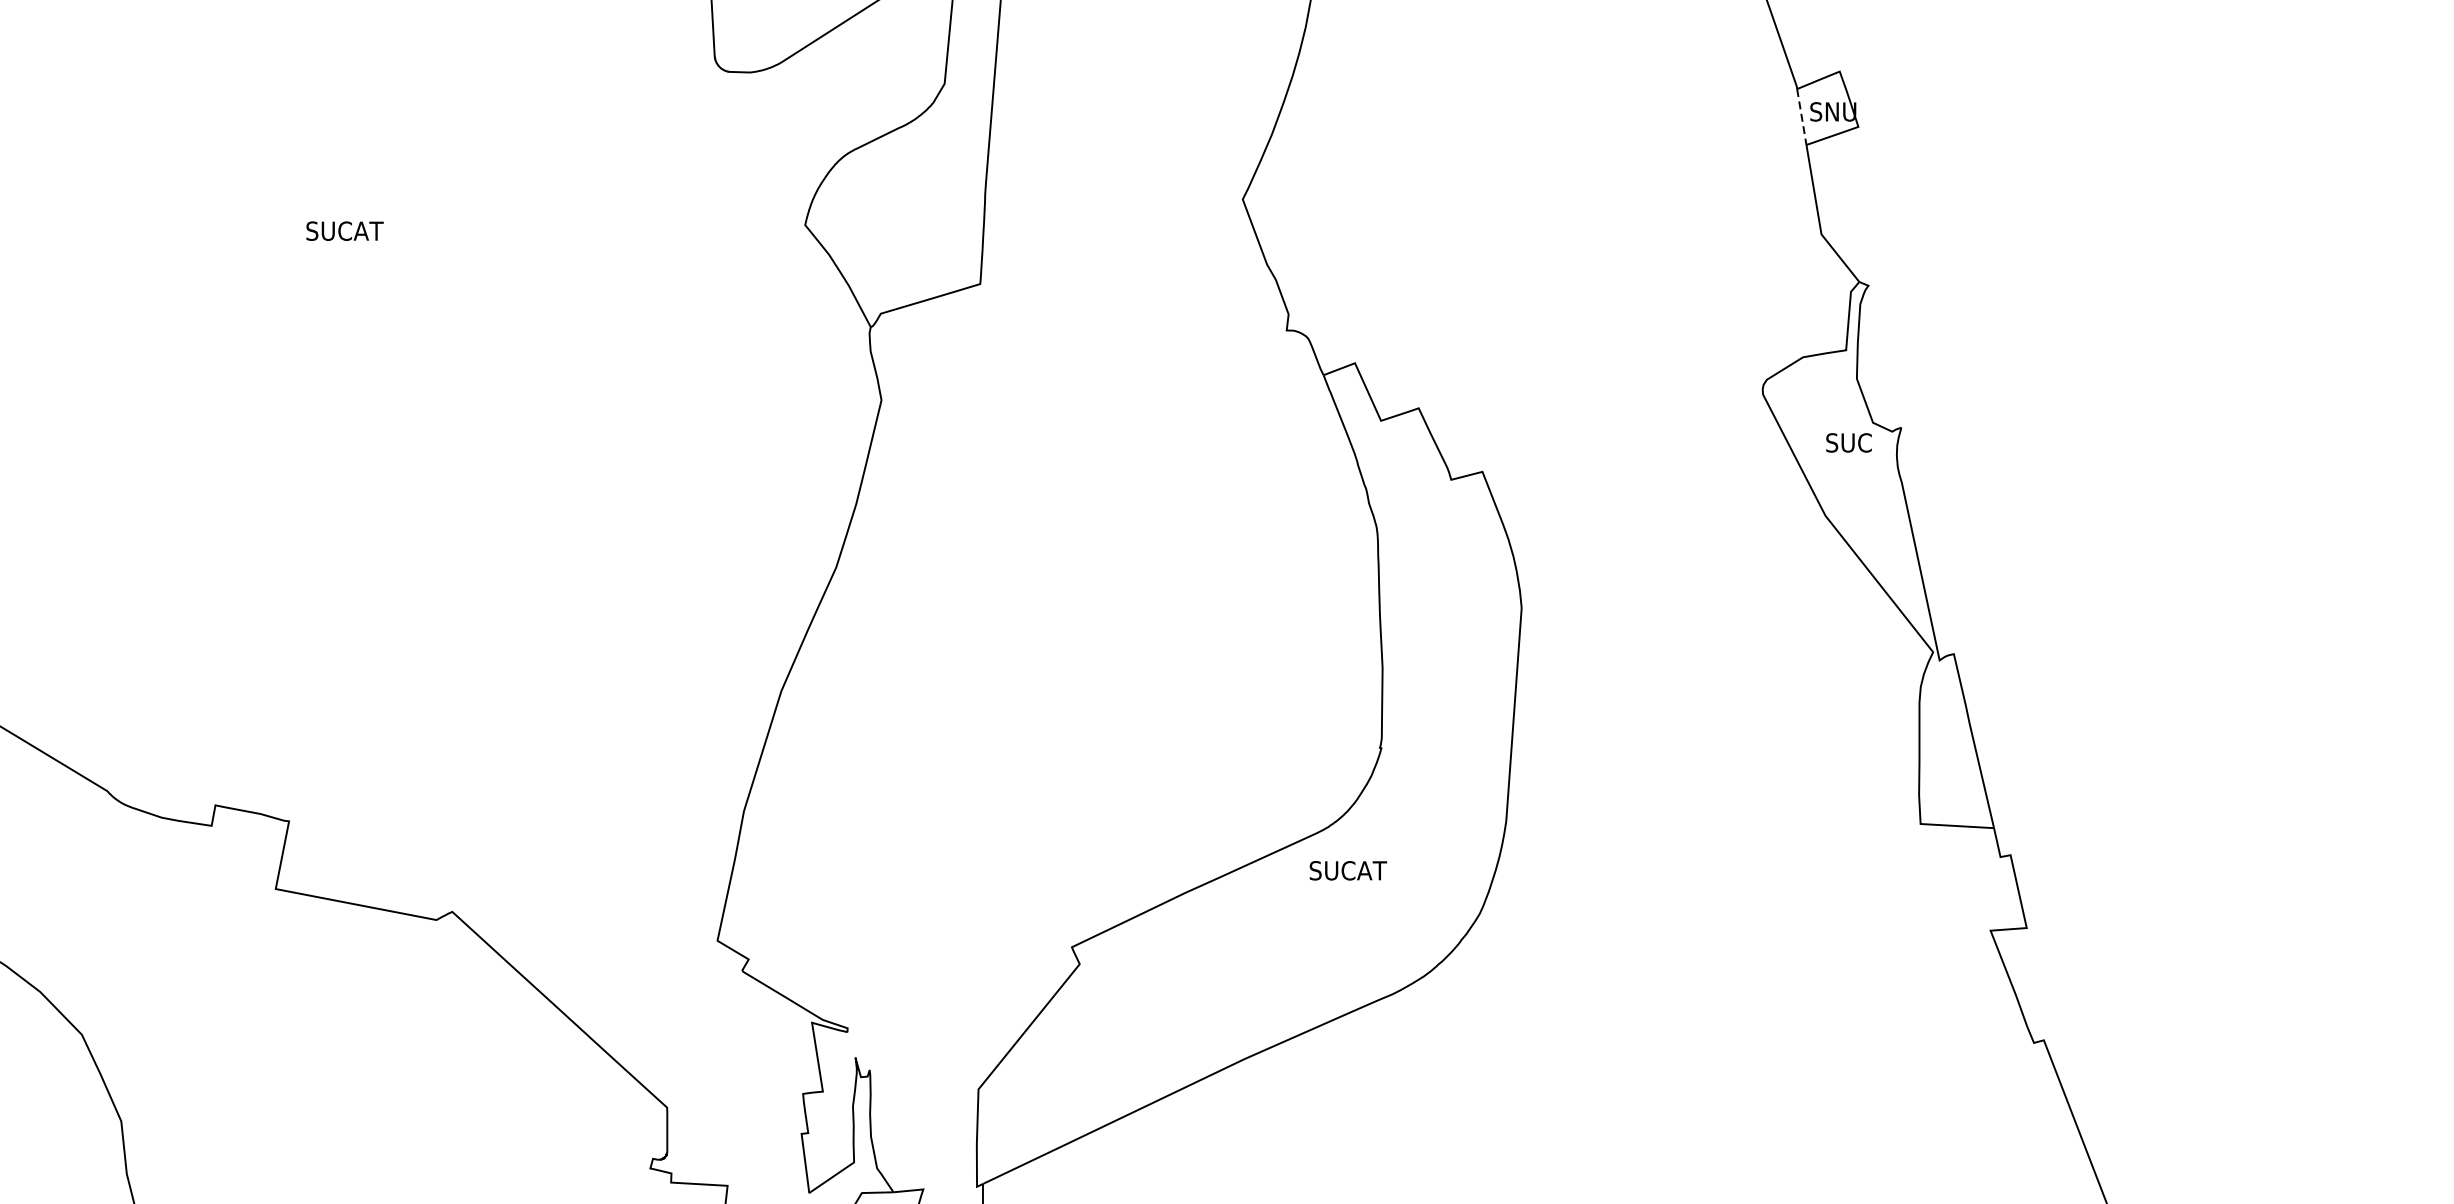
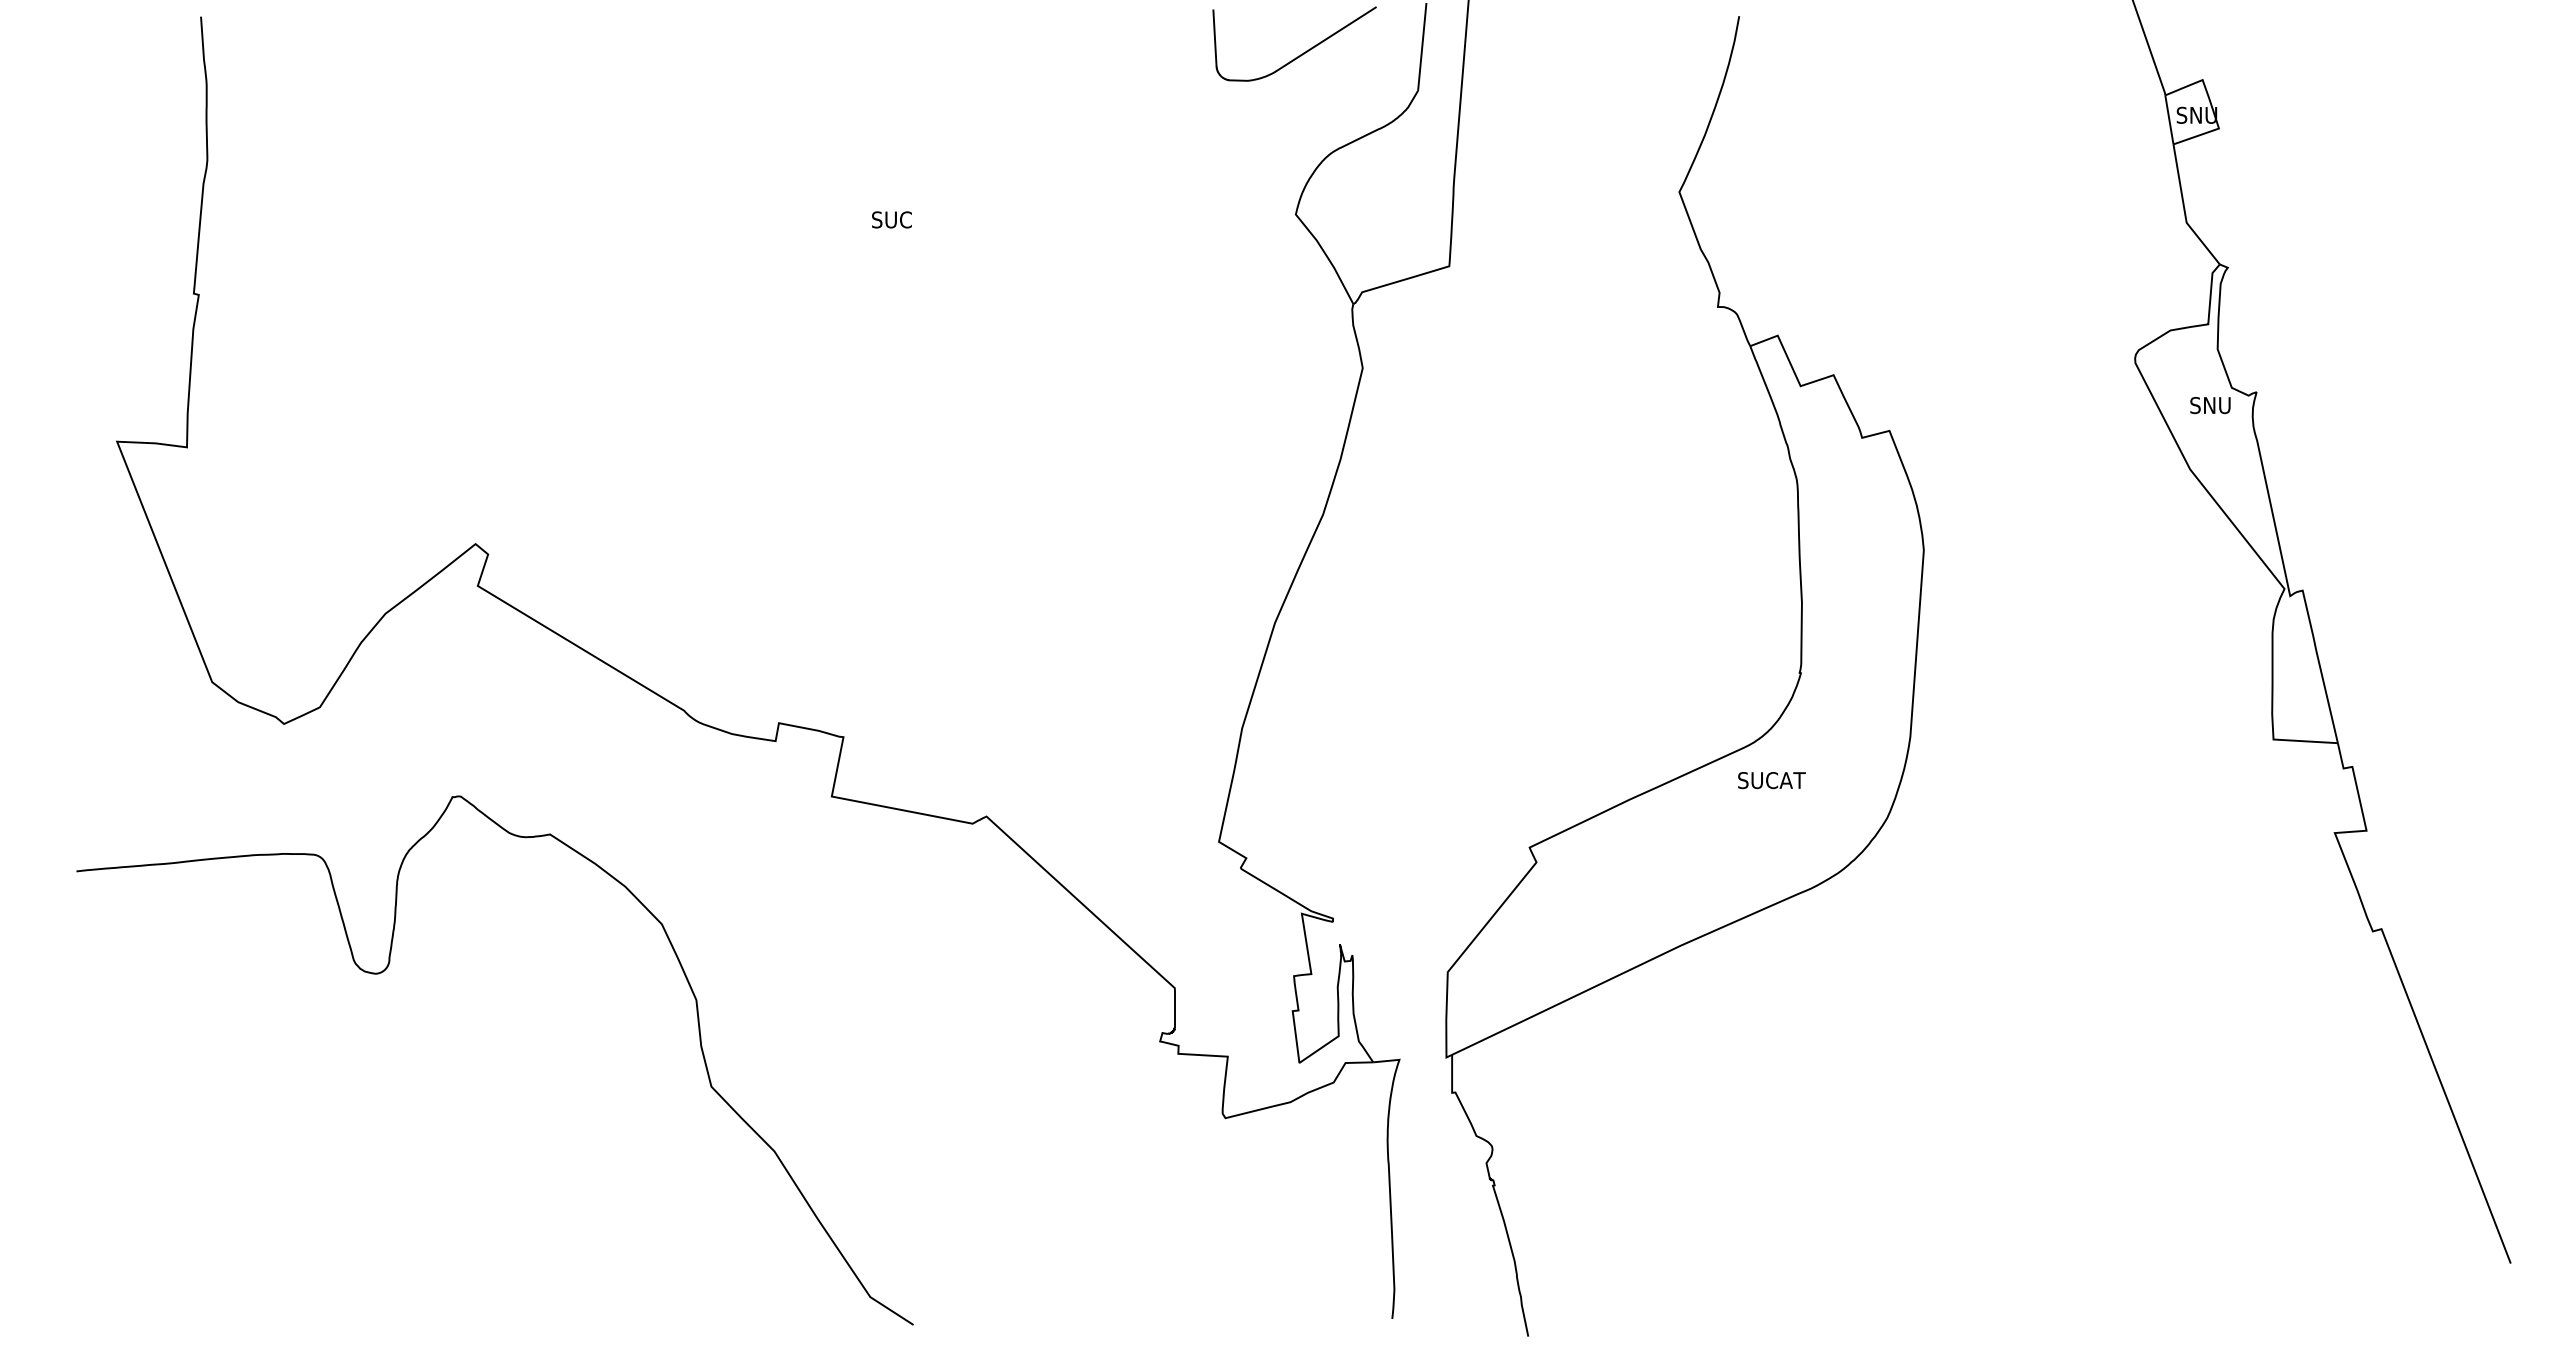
line: (1801, 116) -> (2169, 119), dashed -> solid
text: (345, 230) -> (892, 219), SUCAT -> SUC
text: (1848, 442) -> (2210, 405), SUC -> SNU

